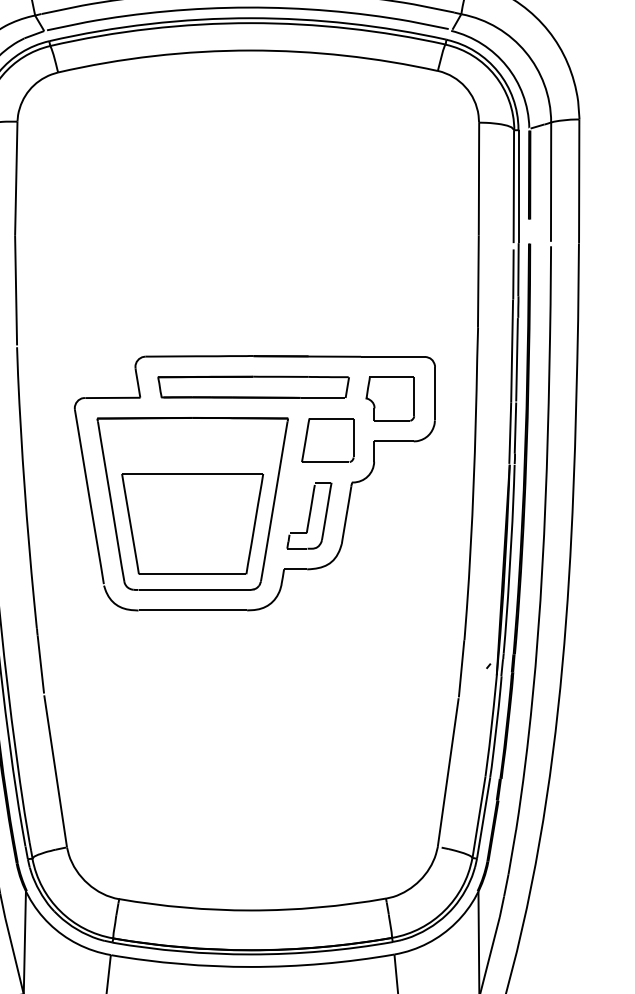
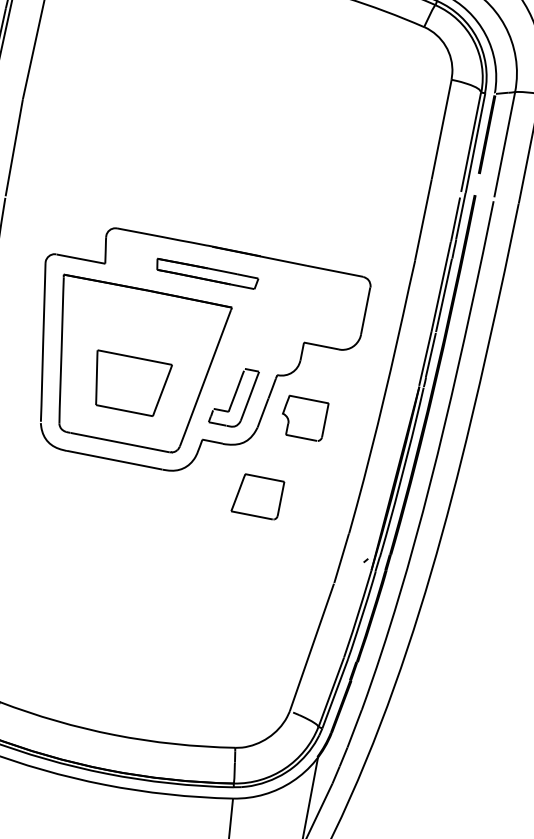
part: (253, 386) -> (207, 273), size x0.6
part: (389, 398) -> (303, 417), moved
part: (327, 440) -> (257, 496), moved
part: (192, 523) -> (129, 383), size x0.6

